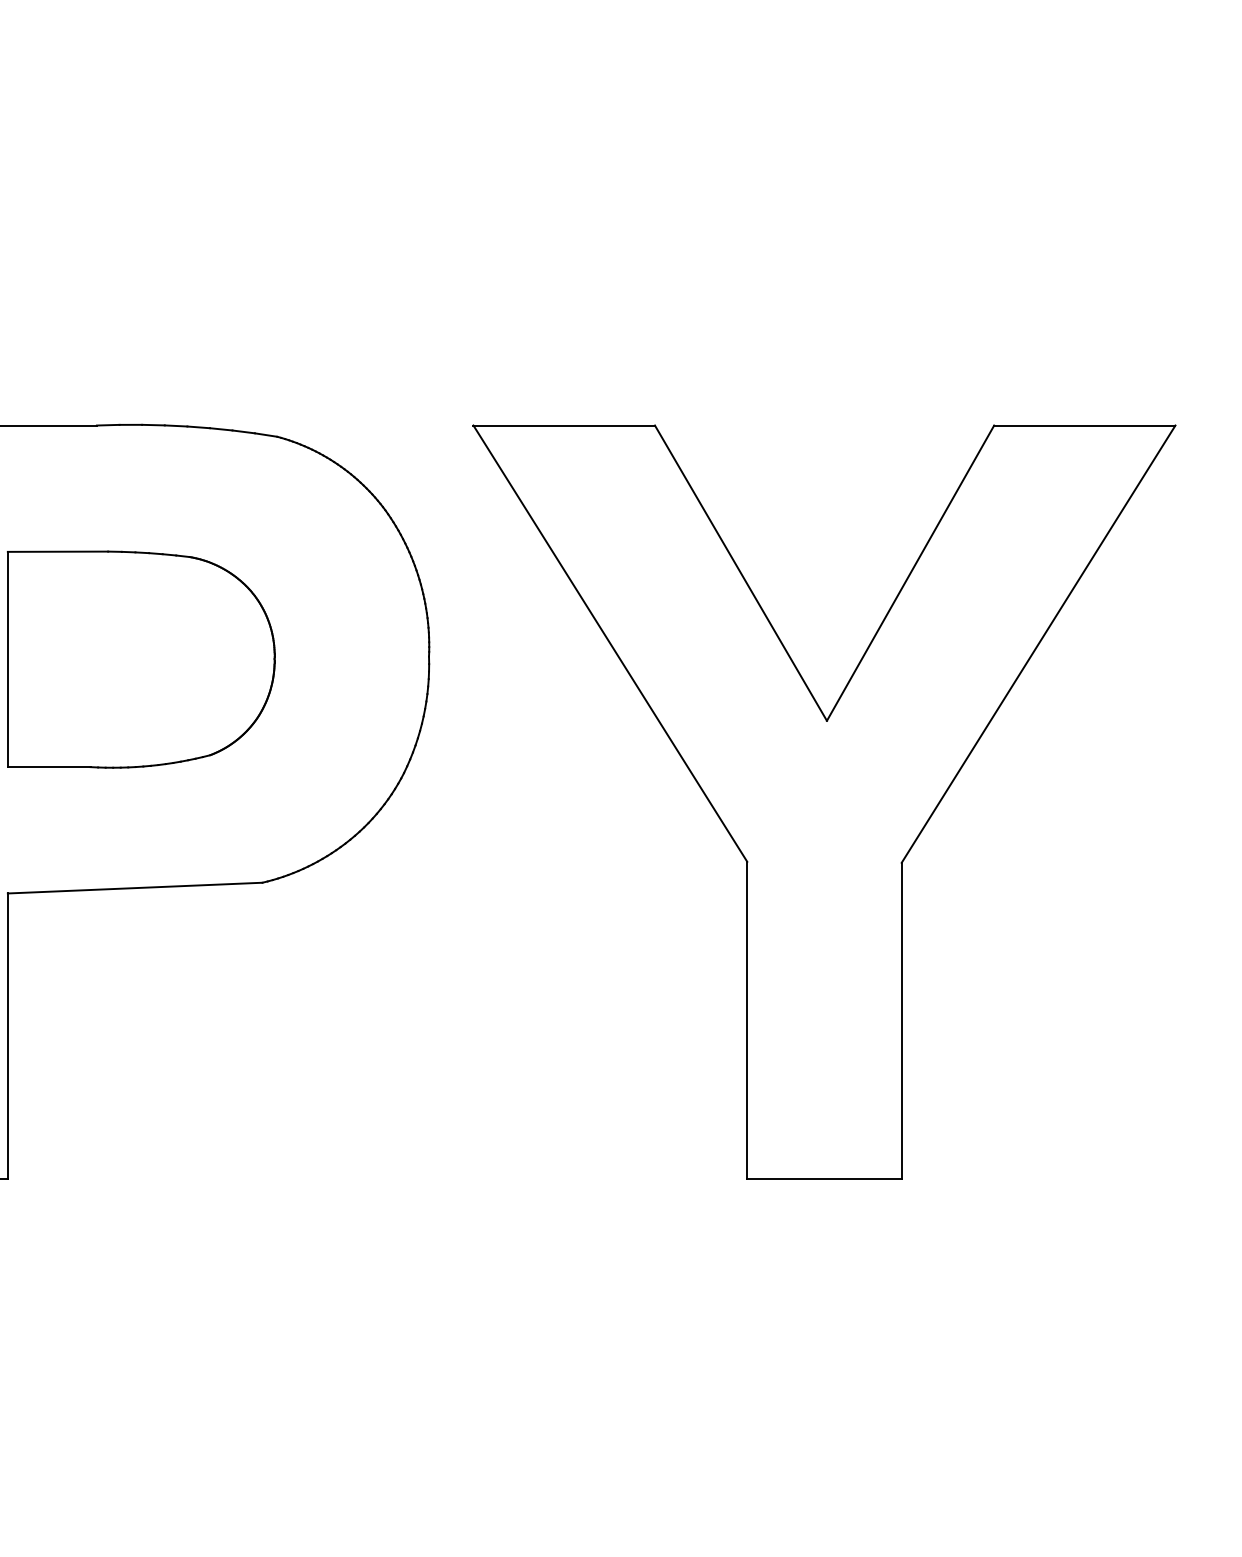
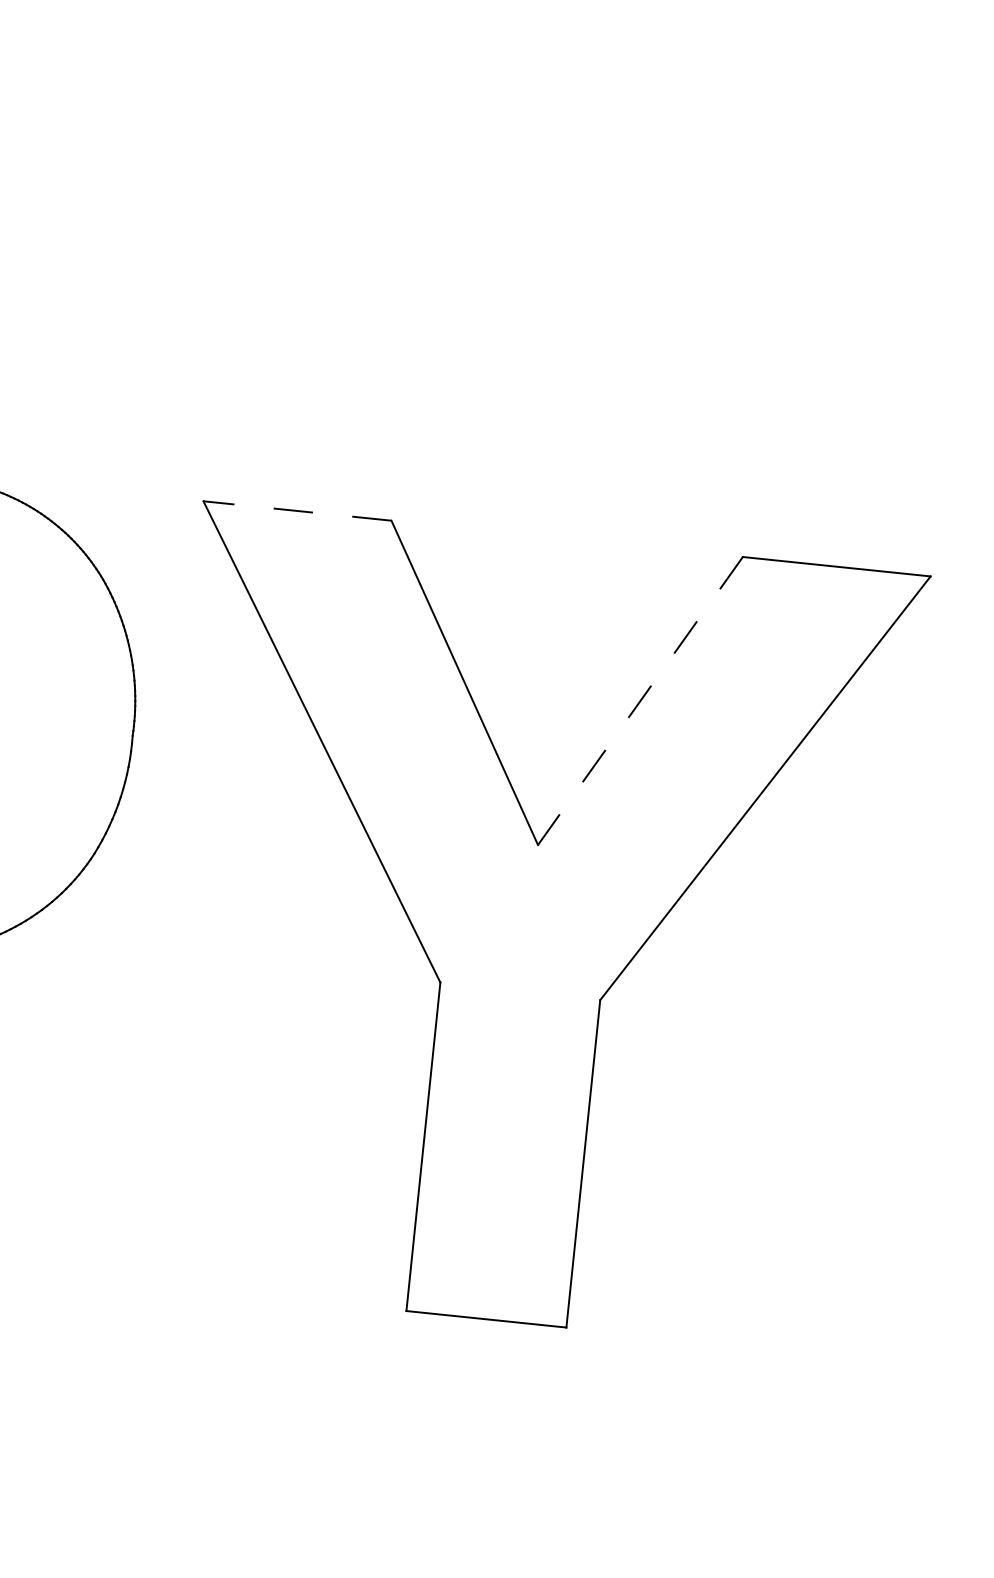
line: (564, 425) -> (297, 510), solid -> dashed
line: (910, 573) -> (640, 701), solid -> dashed

